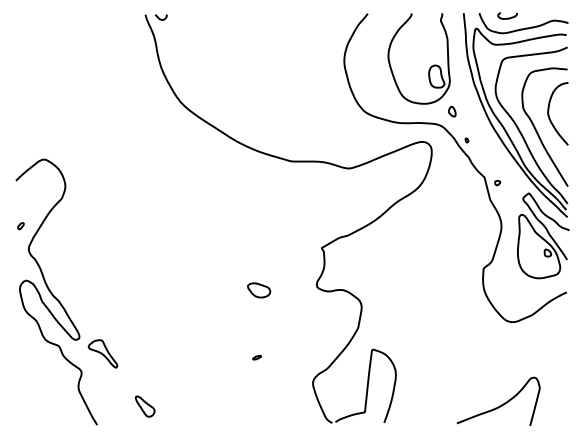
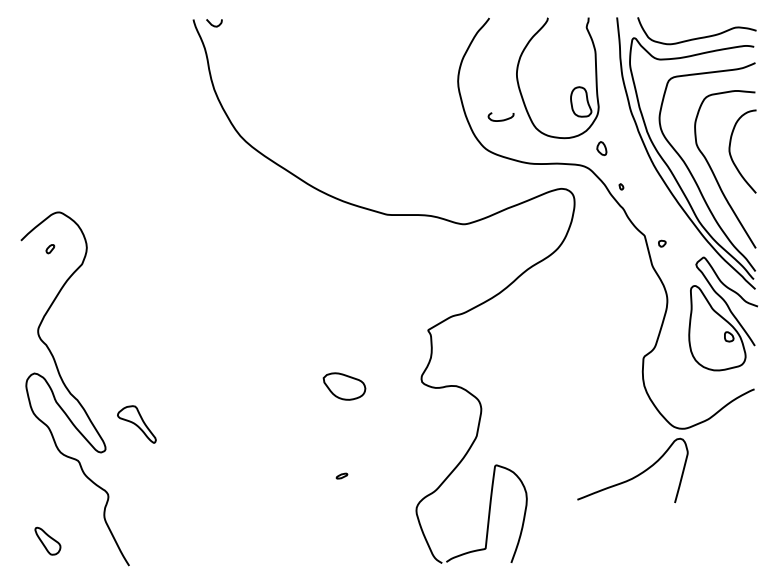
curve: (507, 17) -> (500, 119), moved
part: (20, 226) -> (49, 249), moved
part: (259, 290) -> (345, 386), size x1.4
part: (102, 353) -> (136, 423), moved
curve: (501, 404) -> (636, 474), moved
part: (144, 406) -> (47, 541), moved

